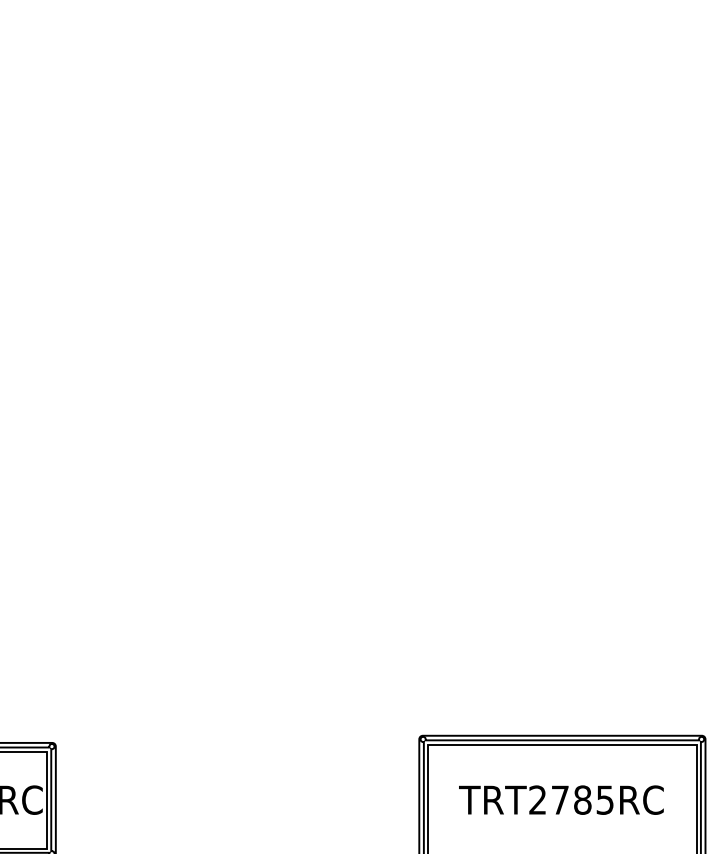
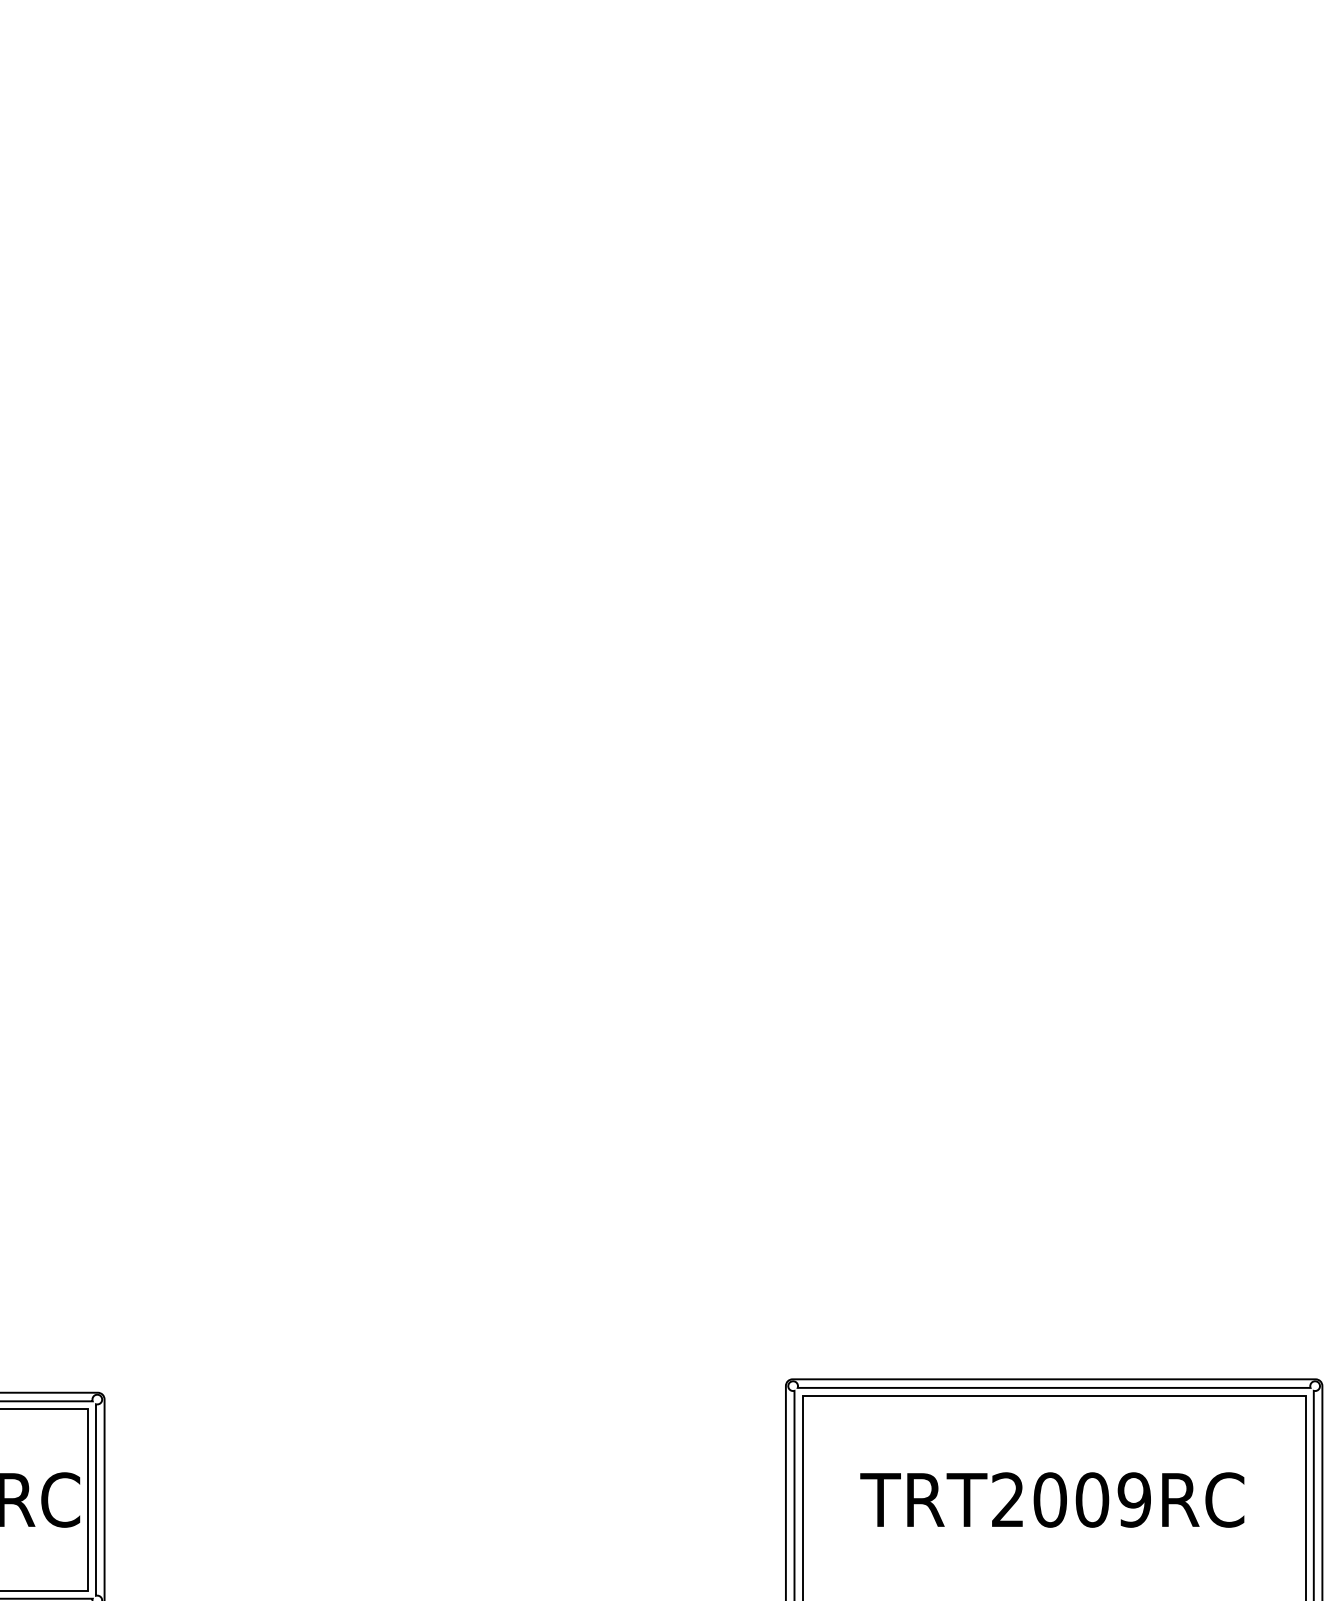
text: (582, 799) -> (1091, 1498), TRT2785RC -> TRT2009RC

